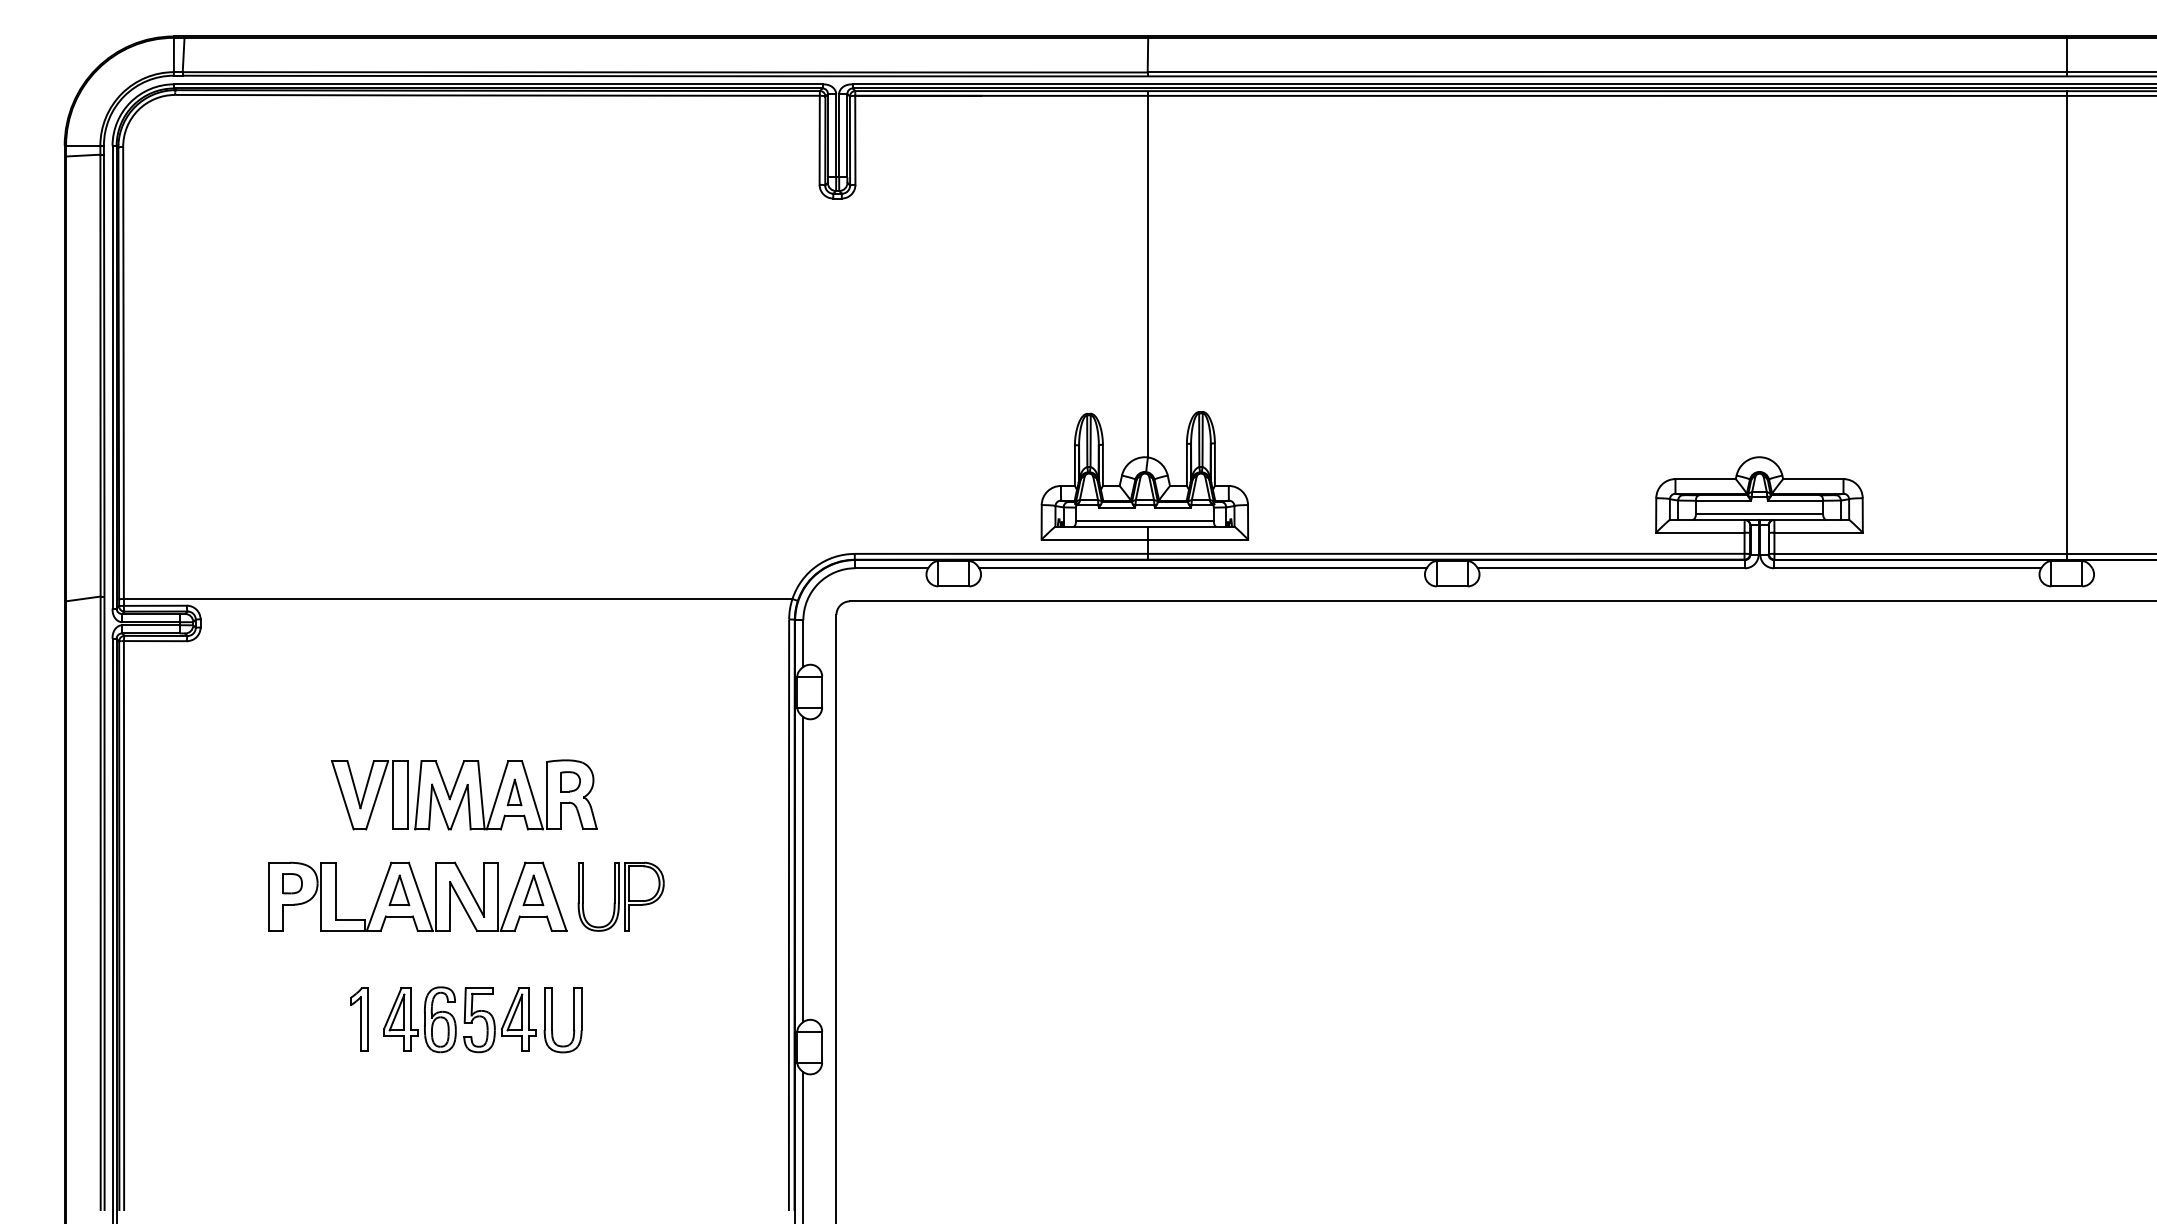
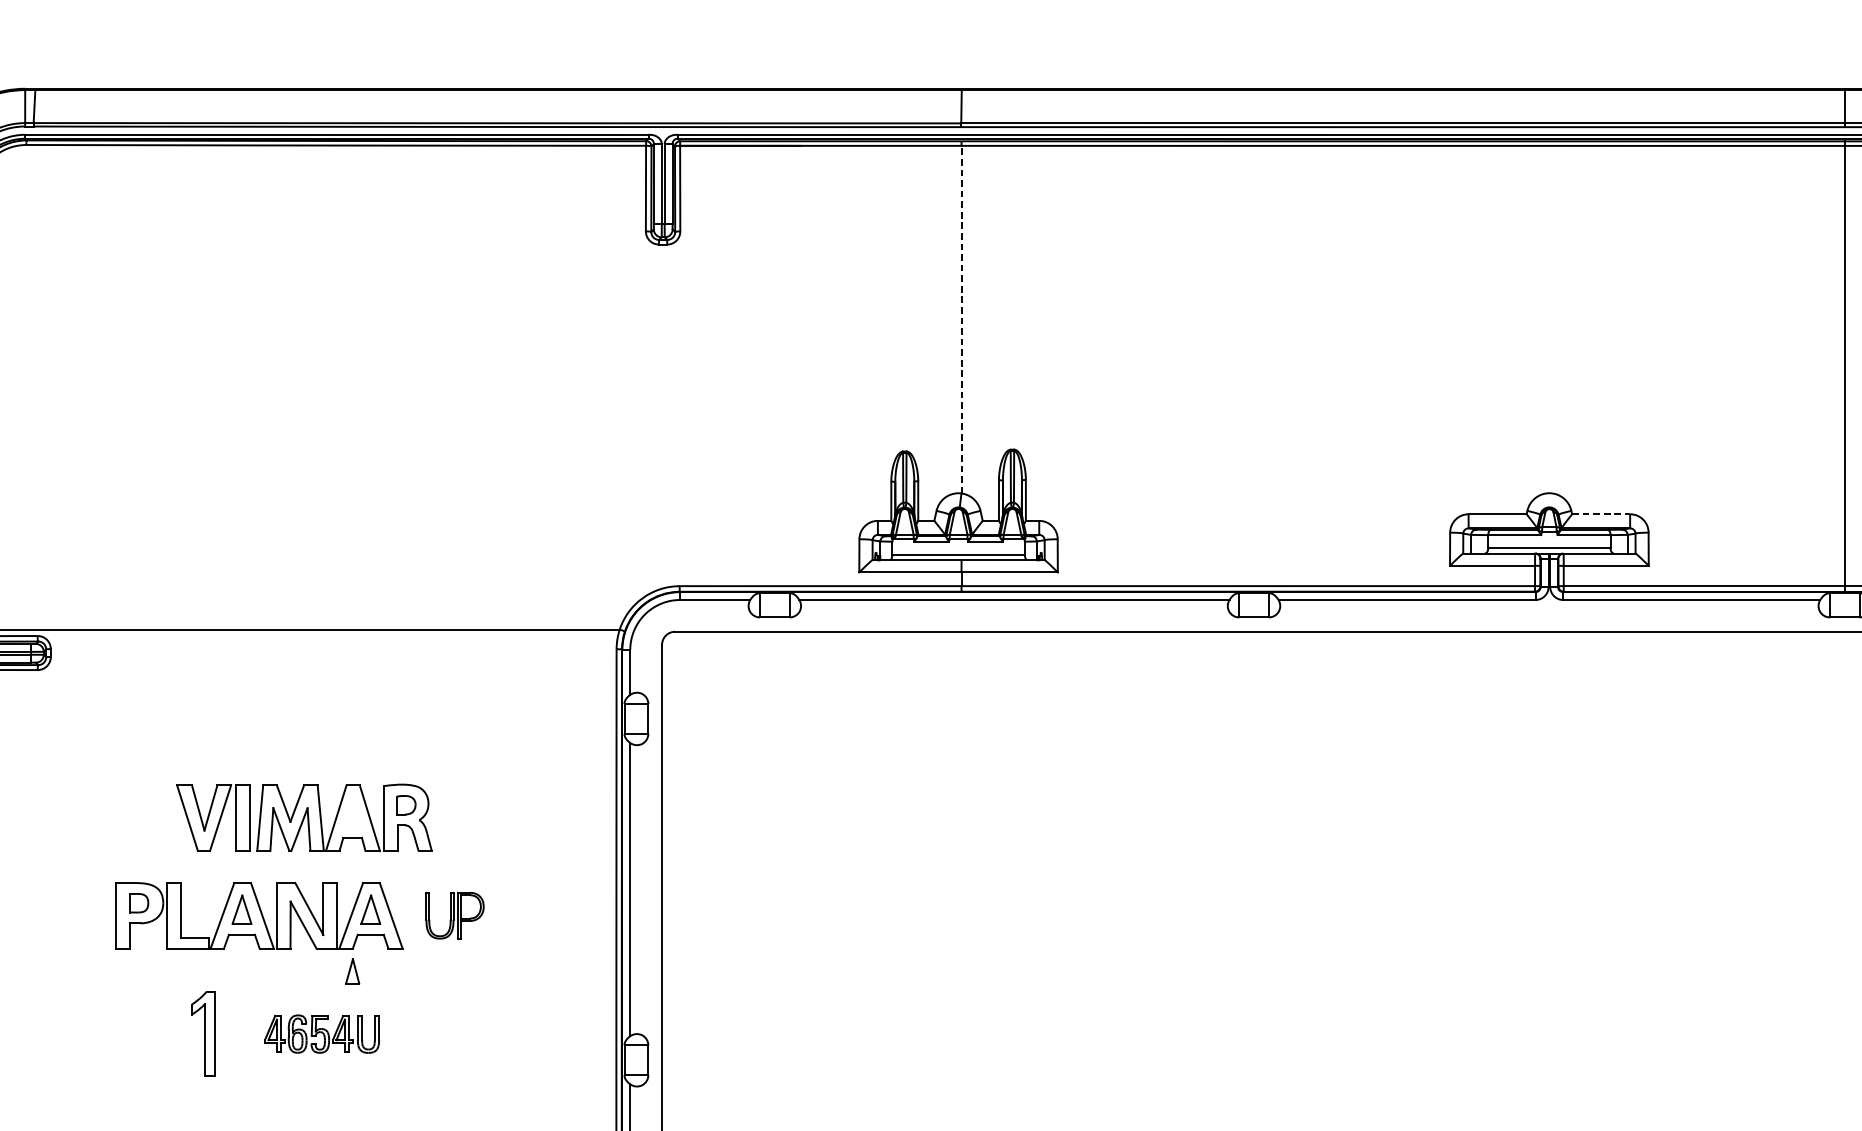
line: (1147, 276) -> (961, 319), solid -> dashed
line: (1813, 479) -> (1601, 514), solid -> dashed
part: (514, 792) -> (352, 971), moved
part: (620, 896) -> (454, 915), size x0.7
part: (359, 1019) -> (203, 1033), size x1.4
part: (482, 1019) -> (321, 1033), size x0.6

